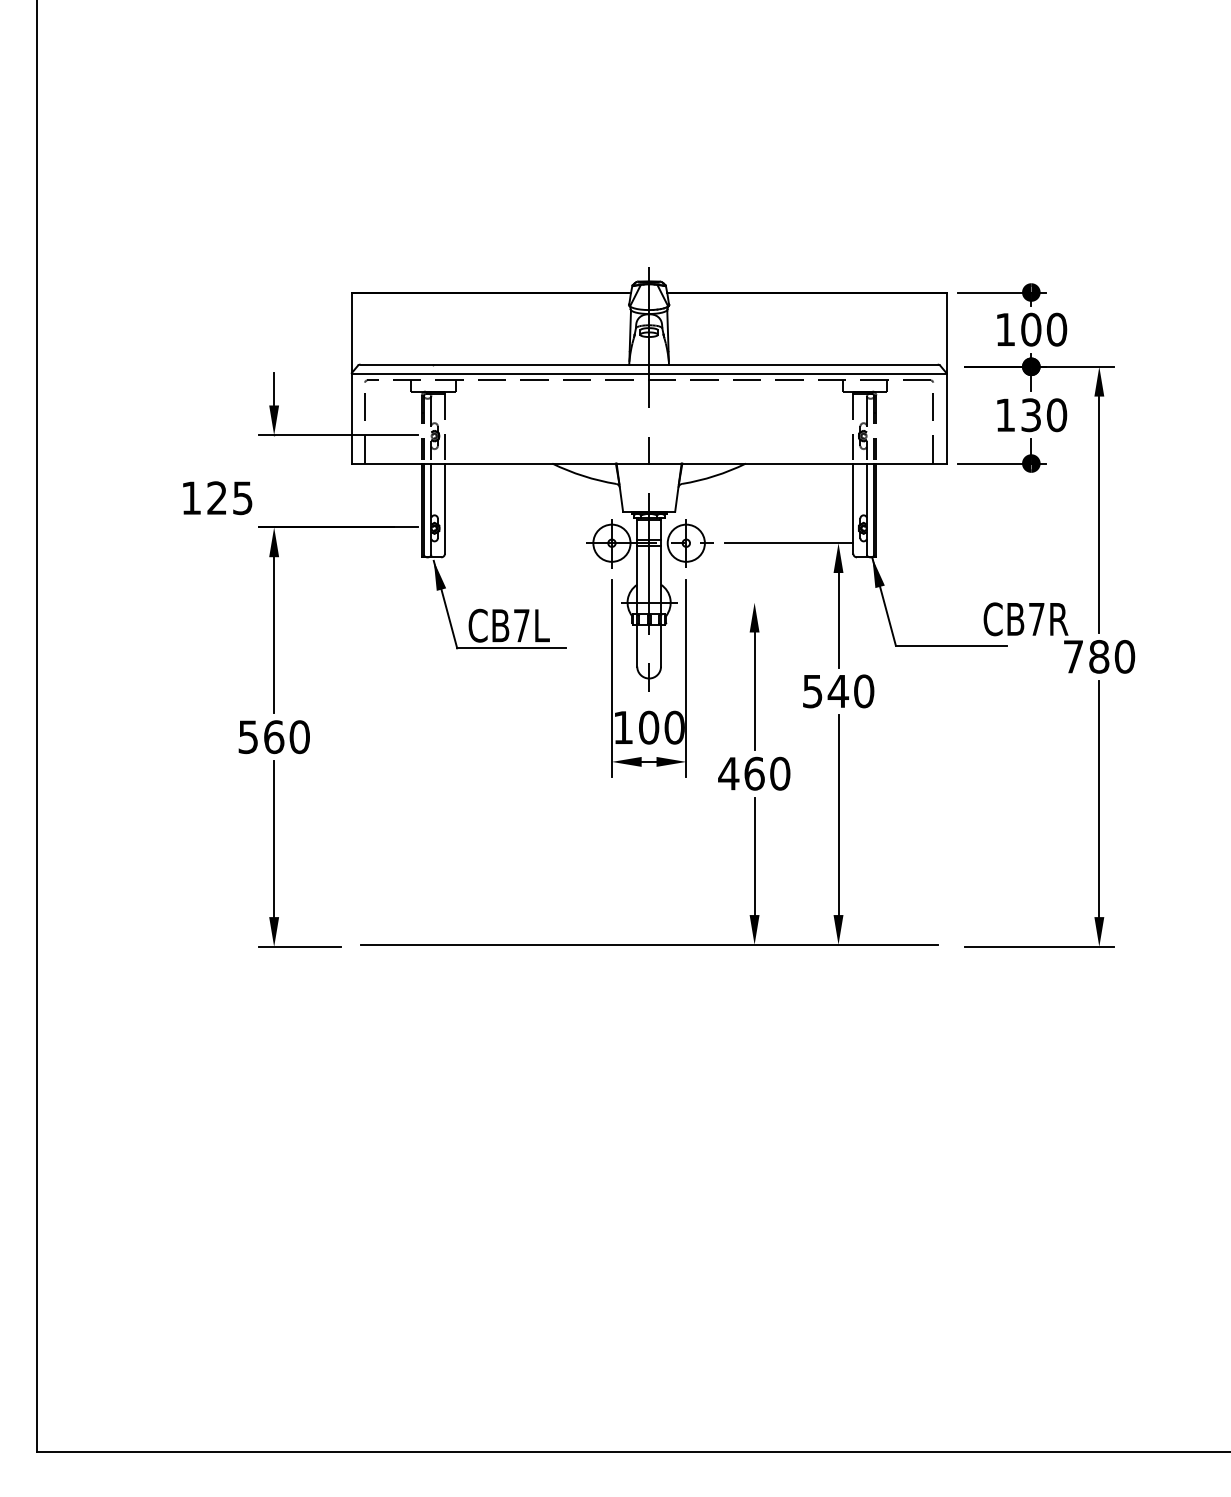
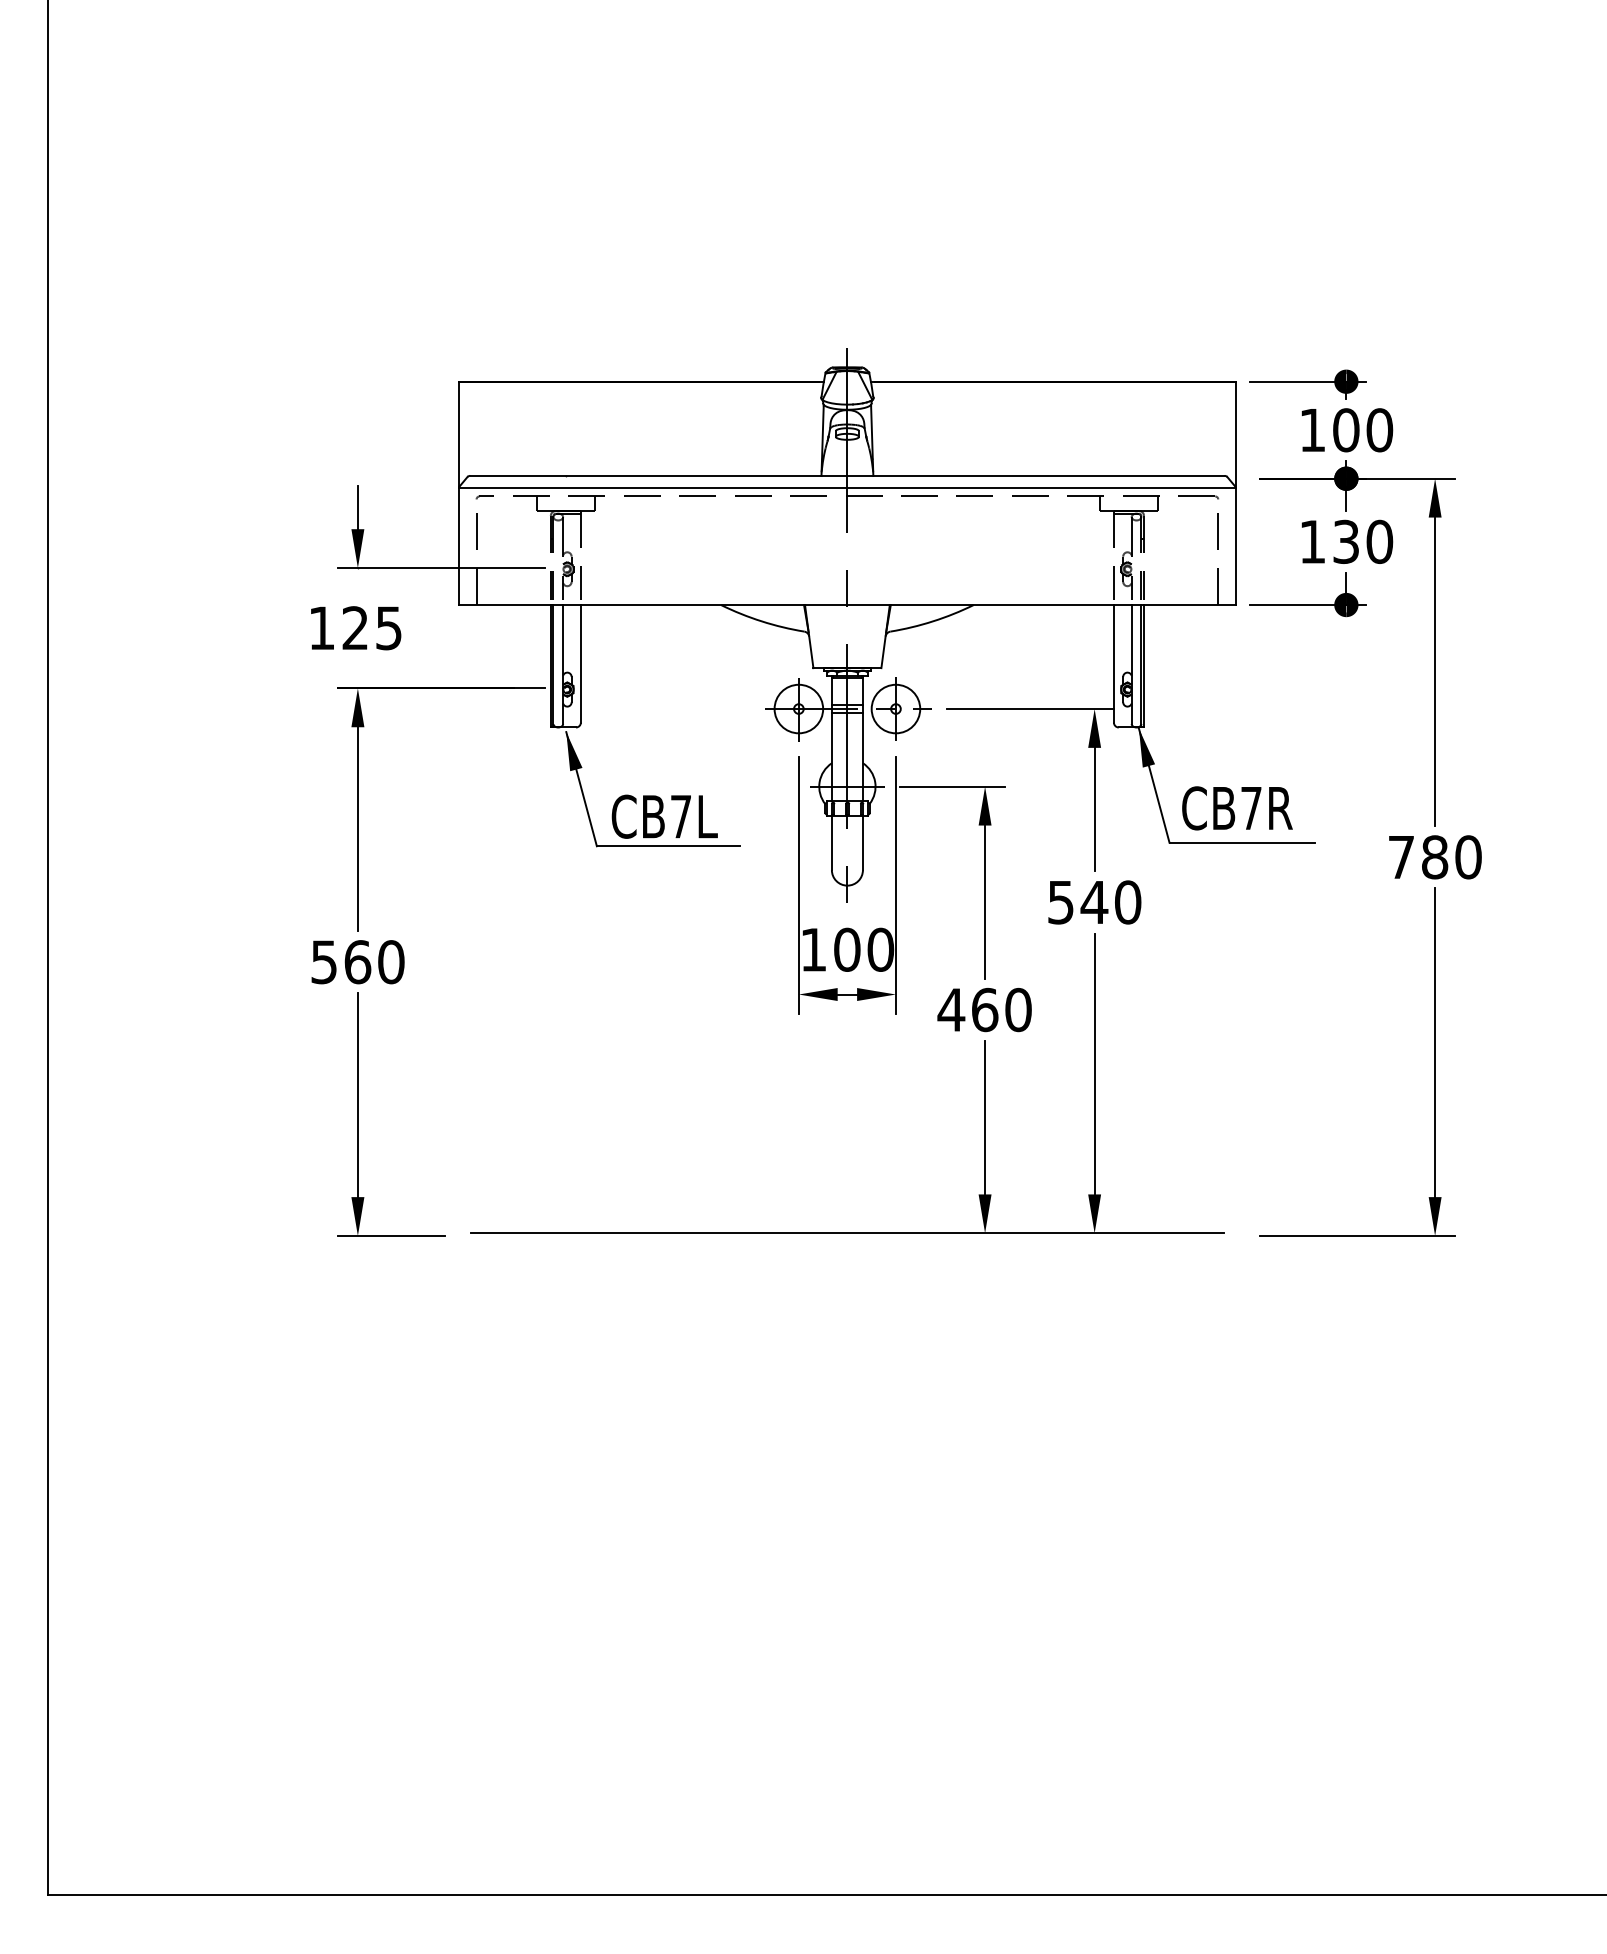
text: (217, 498) -> (356, 628), moved
line: (728, 602) -> (951, 786), added
text: (1026, 619) -> (1237, 808), moved

